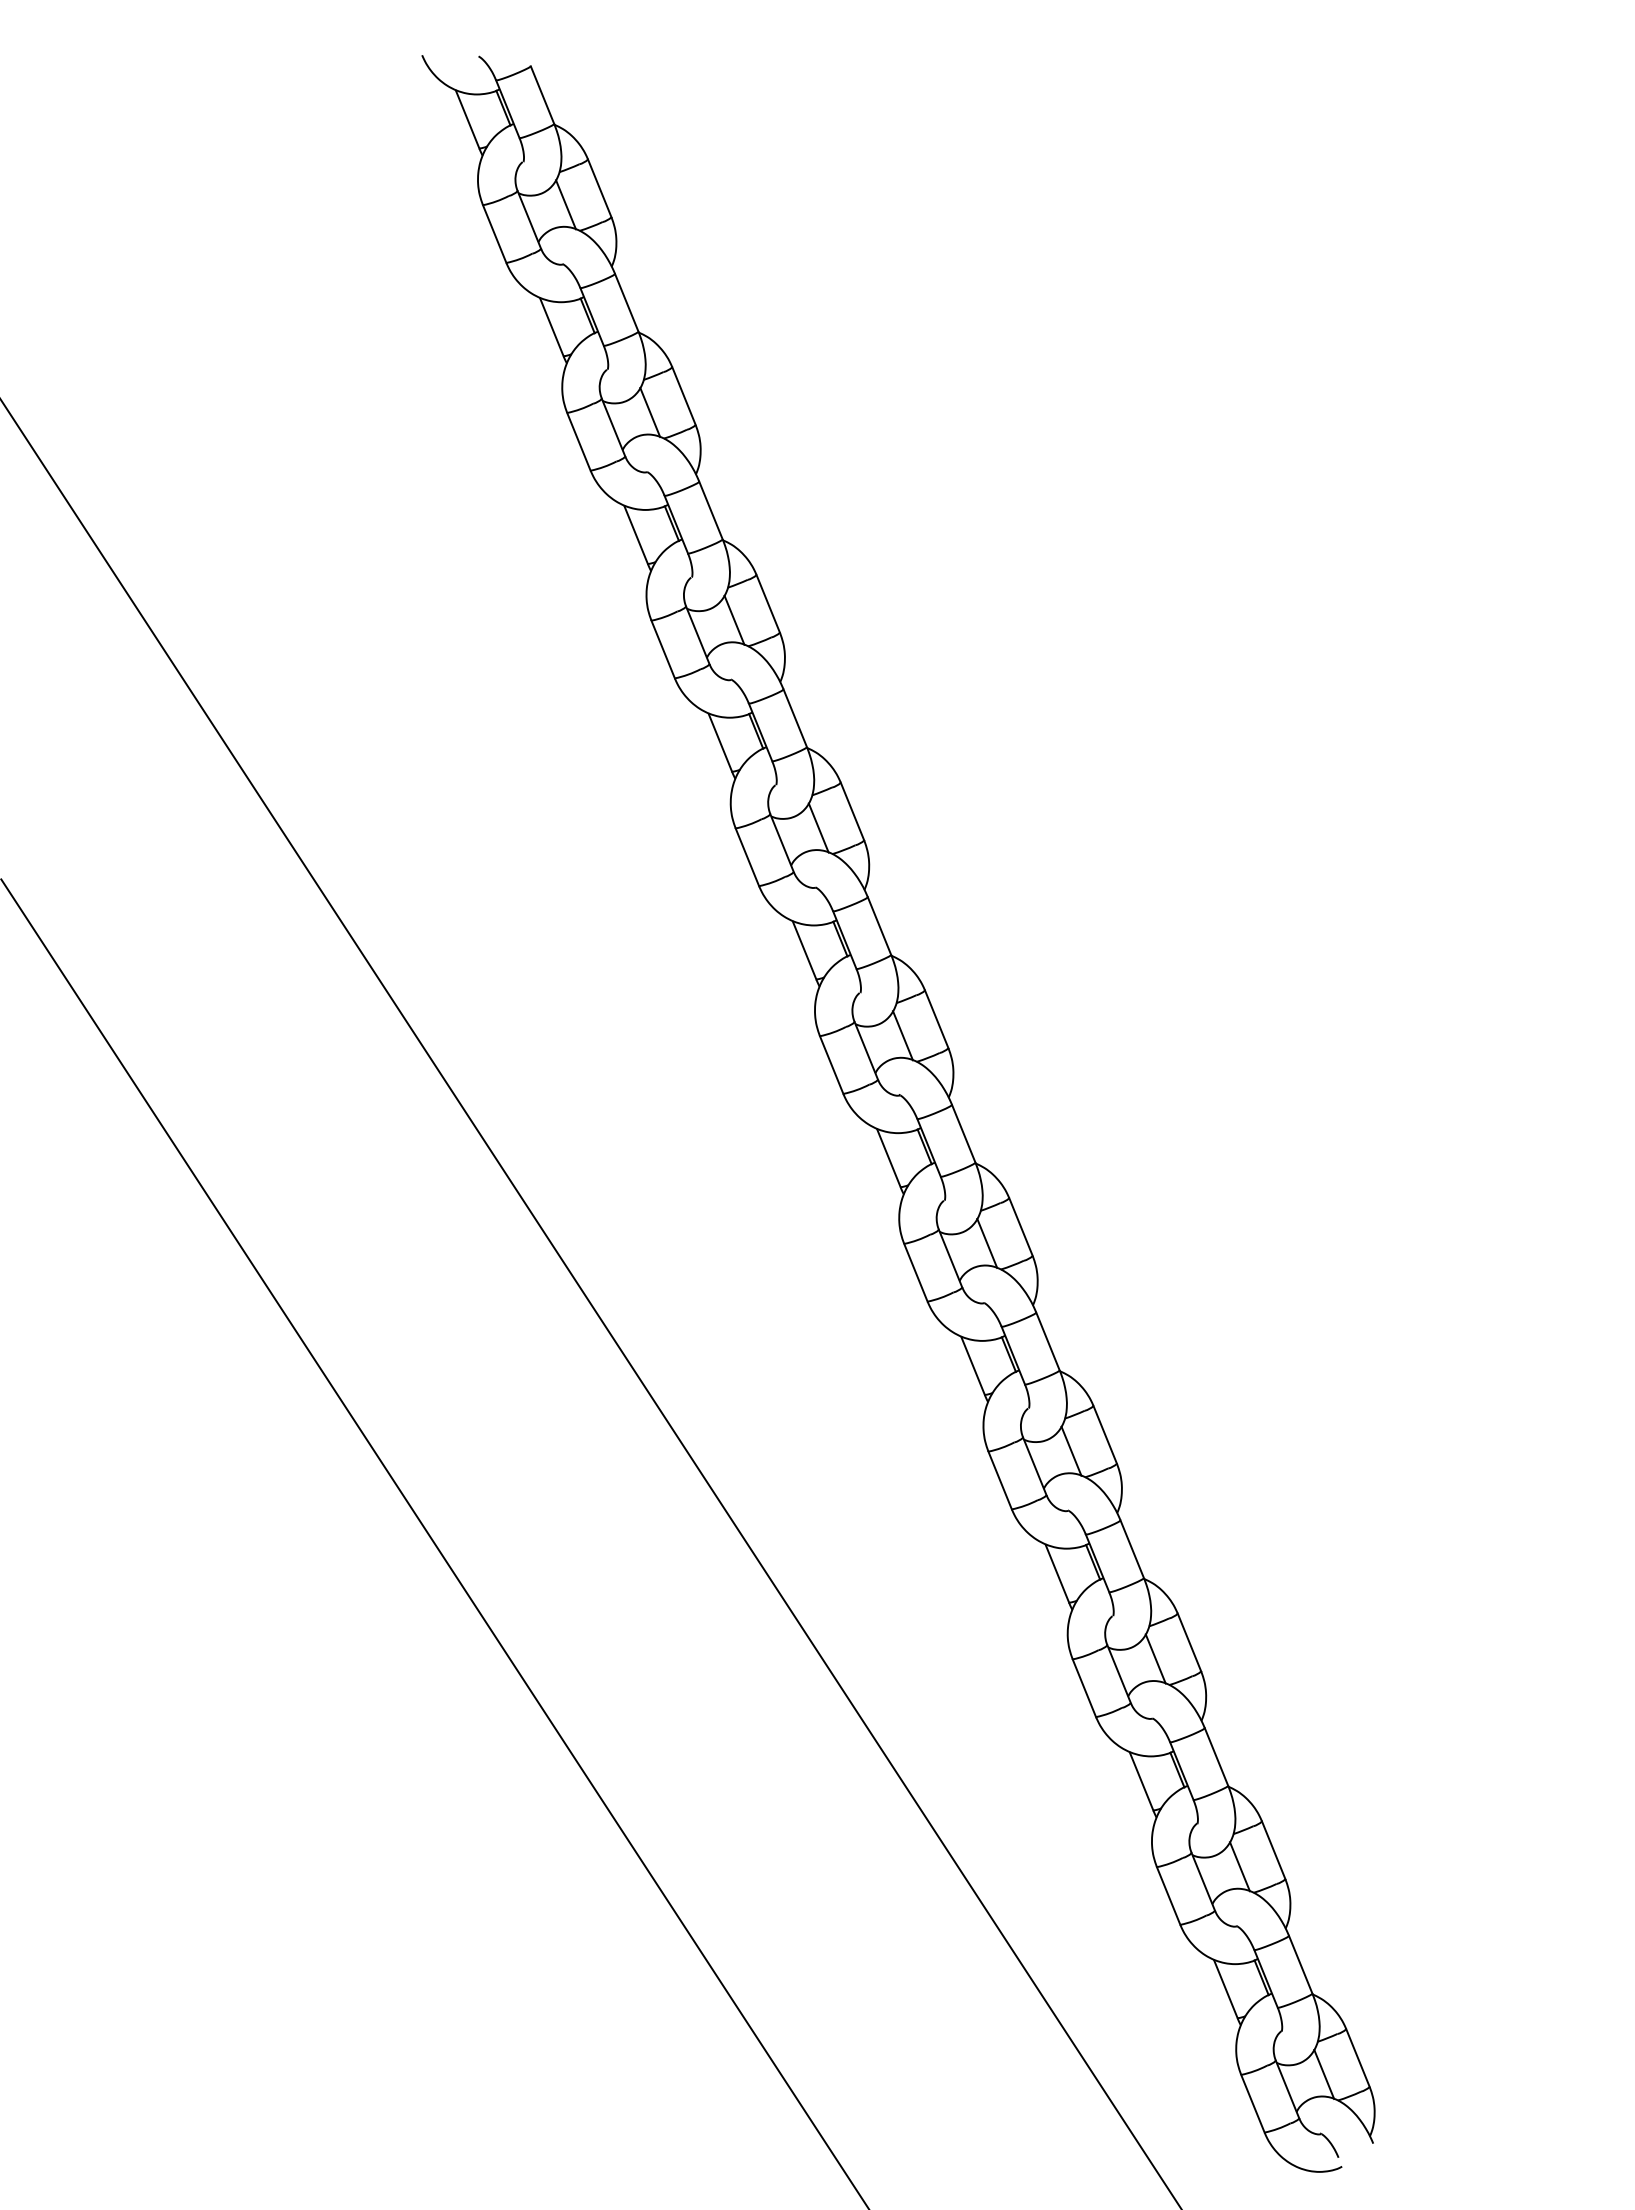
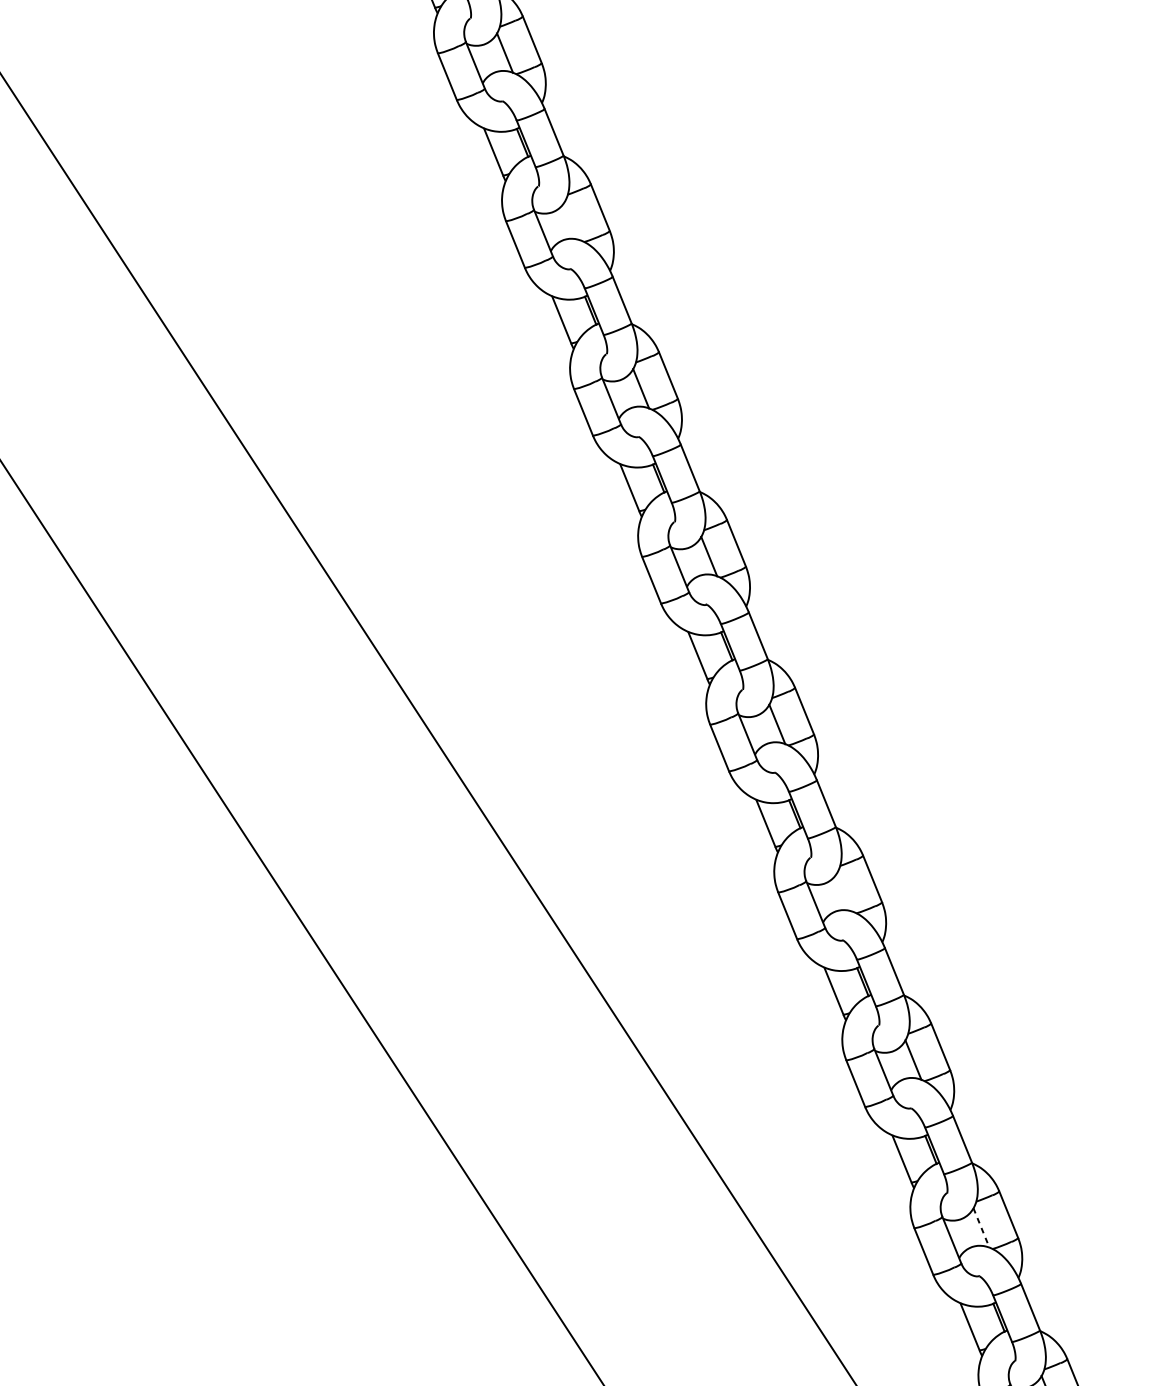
line: (734, 619) -> (573, 220), removed
line: (1071, 1450) -> (845, 891), removed
line: (1240, 1867) -> (981, 1228), solid -> dashed

